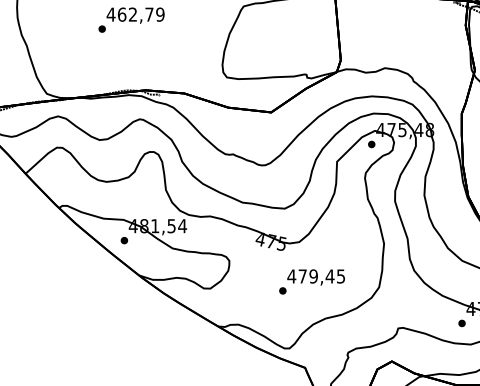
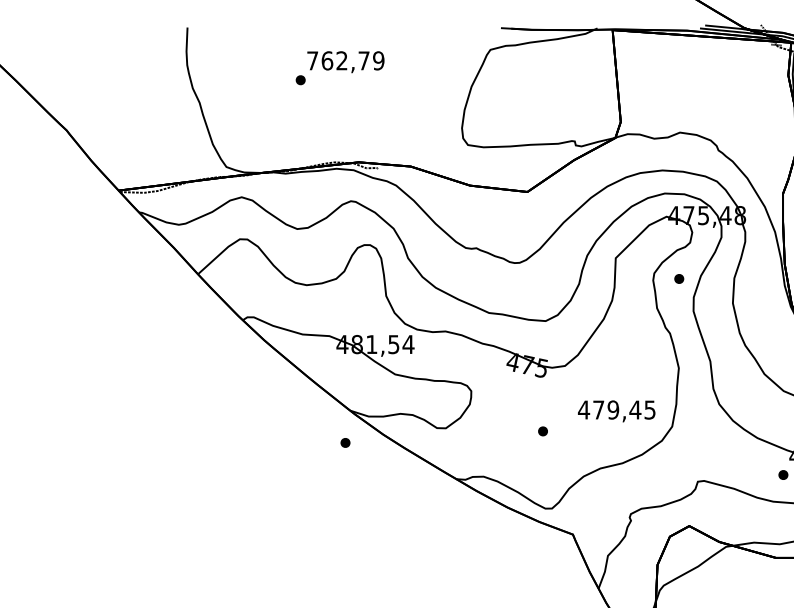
text: (110, 14) -> (312, 60), 462,79 -> 762,79
part: (371, 144) -> (679, 278), moved
part: (124, 240) -> (345, 442), moved
text: (316, 277) -> (616, 411), moved

